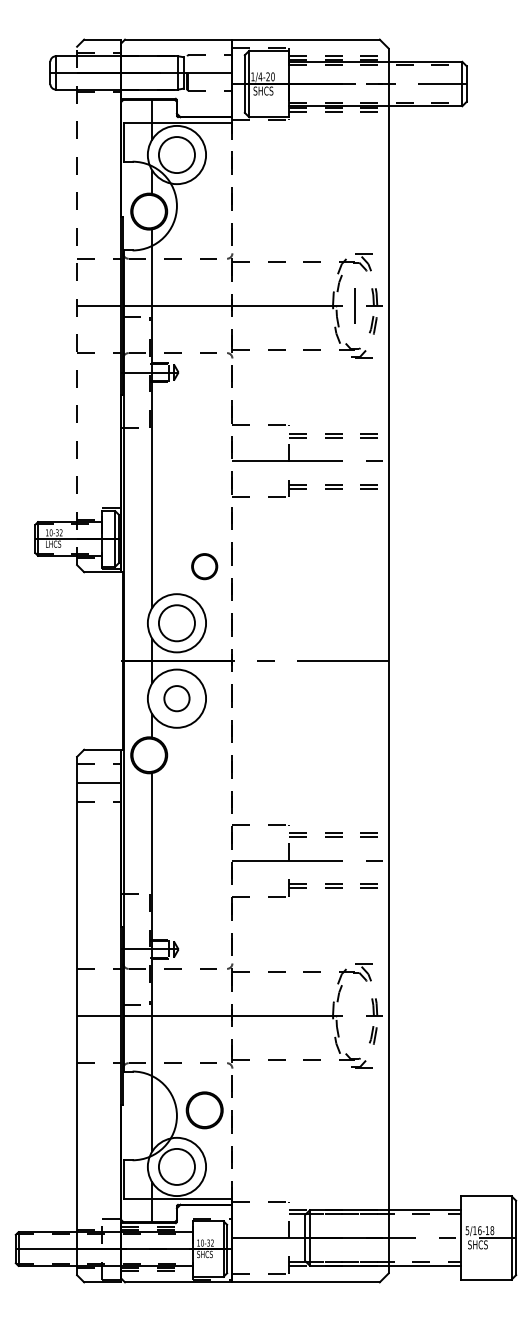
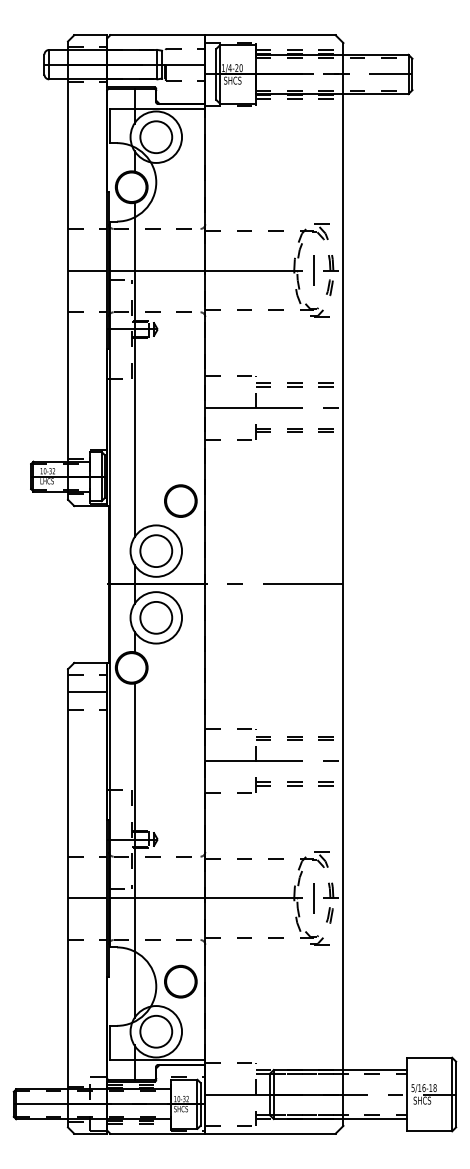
line: (77, 305) -> (68, 270), dashed -> solid
circle: (204, 566) -> (180, 500), size x1.43
line: (232, 661) -> (205, 584), dashed -> solid
circle: (176, 698) -> (155, 617), size x1.43
line: (355, 1015) -> (314, 897), added

